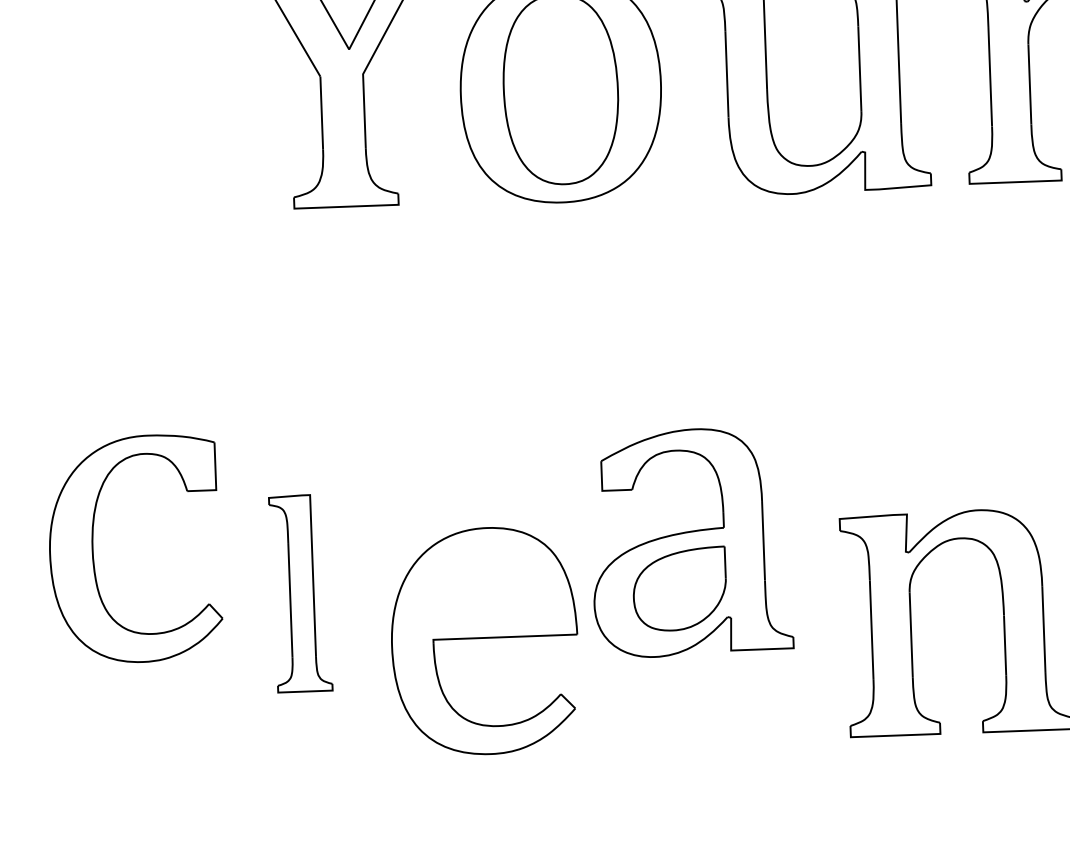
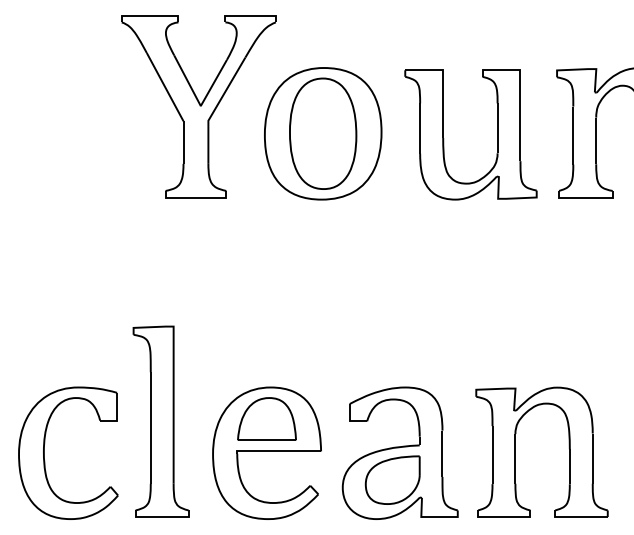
part: (689, 541) -> (399, 452), moved
part: (93, 549) -> (44, 452), moved
part: (481, 581) -> (266, 418), added
part: (299, 593) -> (160, 421), size x1.67

